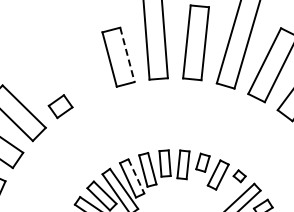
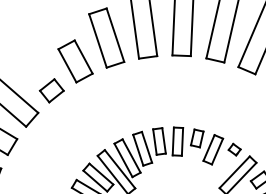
line: (127, 55) -> (115, 35), dashed -> solid
part: (85, 78) -> (74, 61), added
line: (136, 176) -> (131, 156), dashed -> solid

